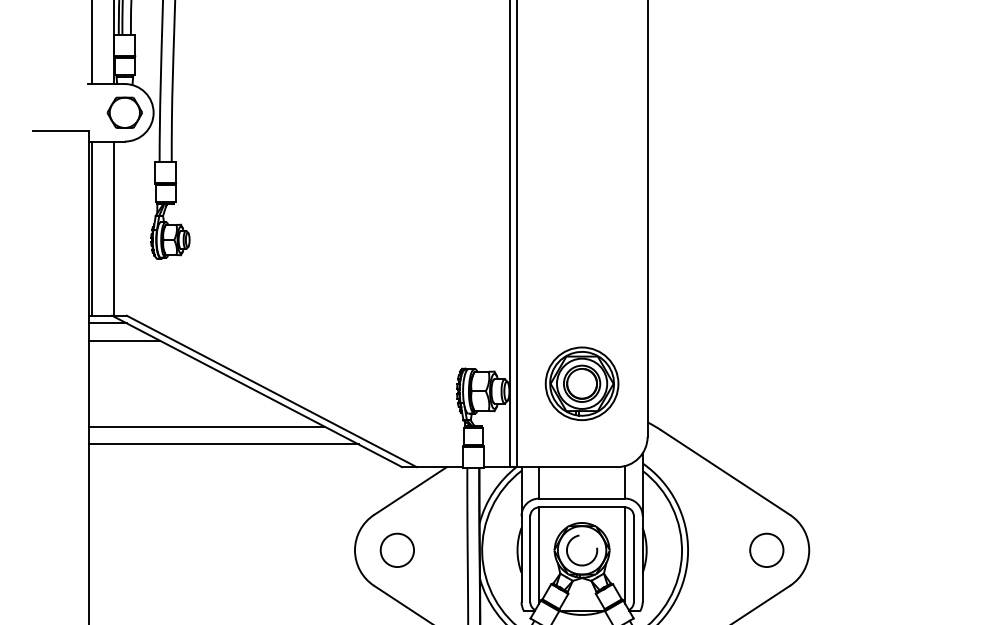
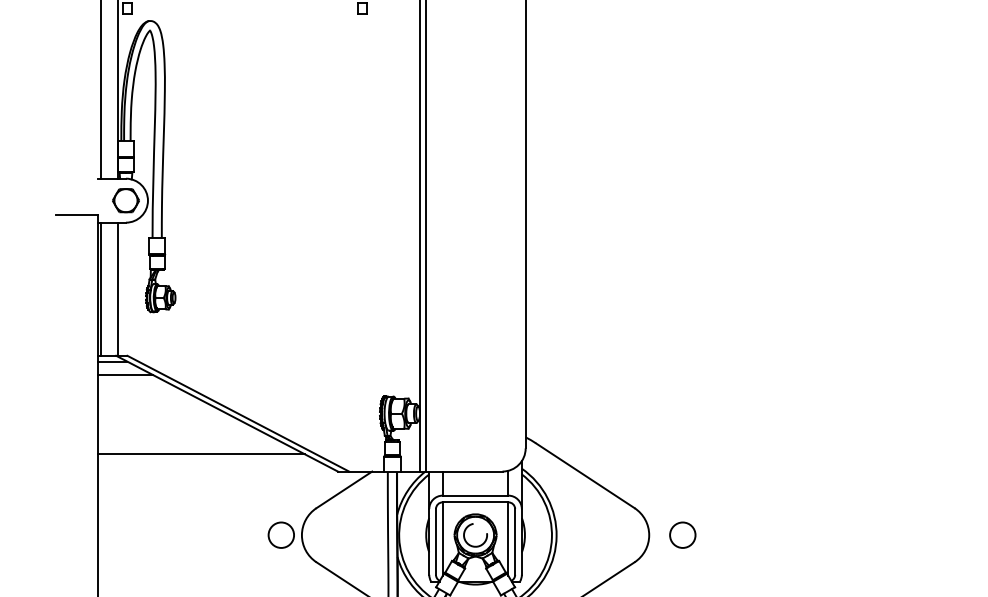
part: (581, 383) -> (475, 407), removed
line: (206, 426) -> (188, 440), removed
circle: (396, 549) -> (280, 534), moved
circle: (766, 549) -> (682, 534), moved

